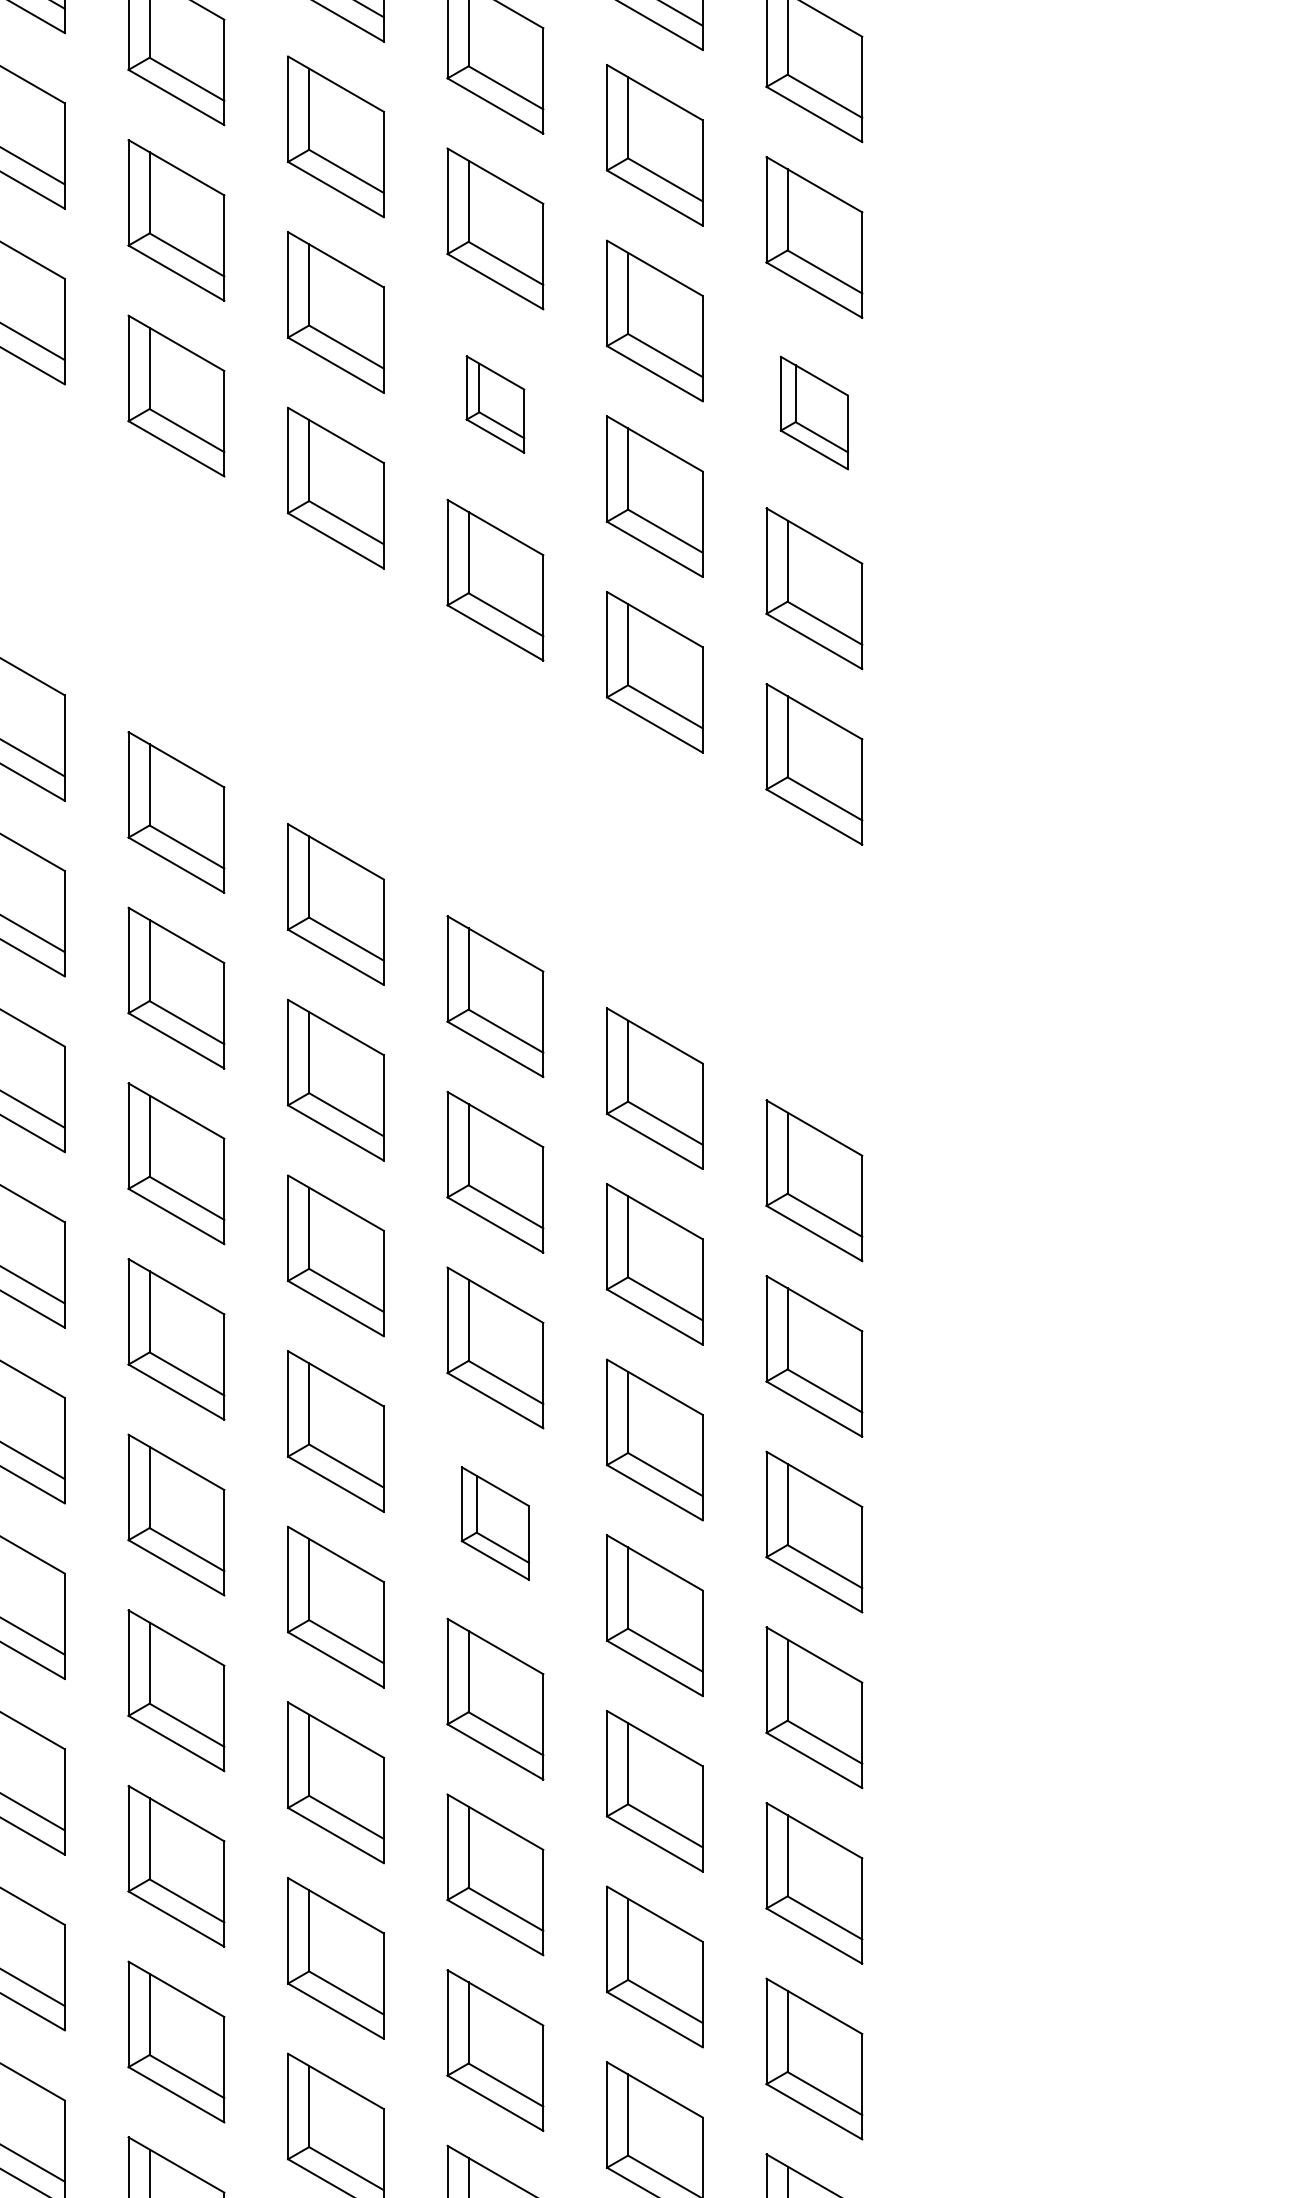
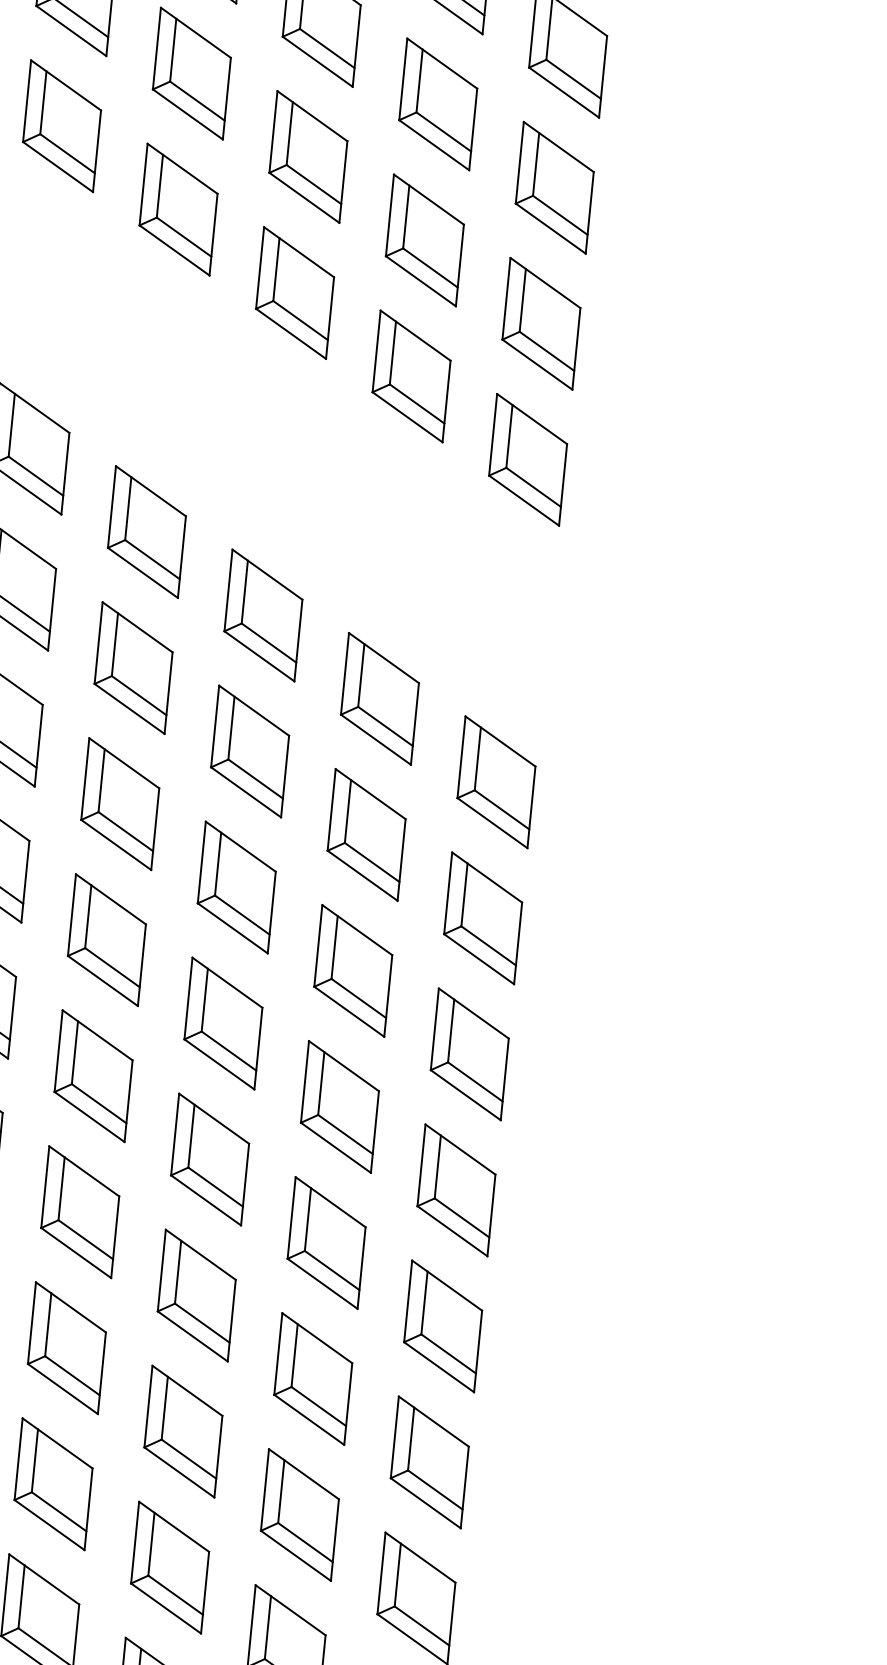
part: (495, 404) -> (308, 156), size x1.67
part: (814, 412) -> (554, 187), size x1.43
part: (495, 1523) -> (223, 1023), size x1.43

